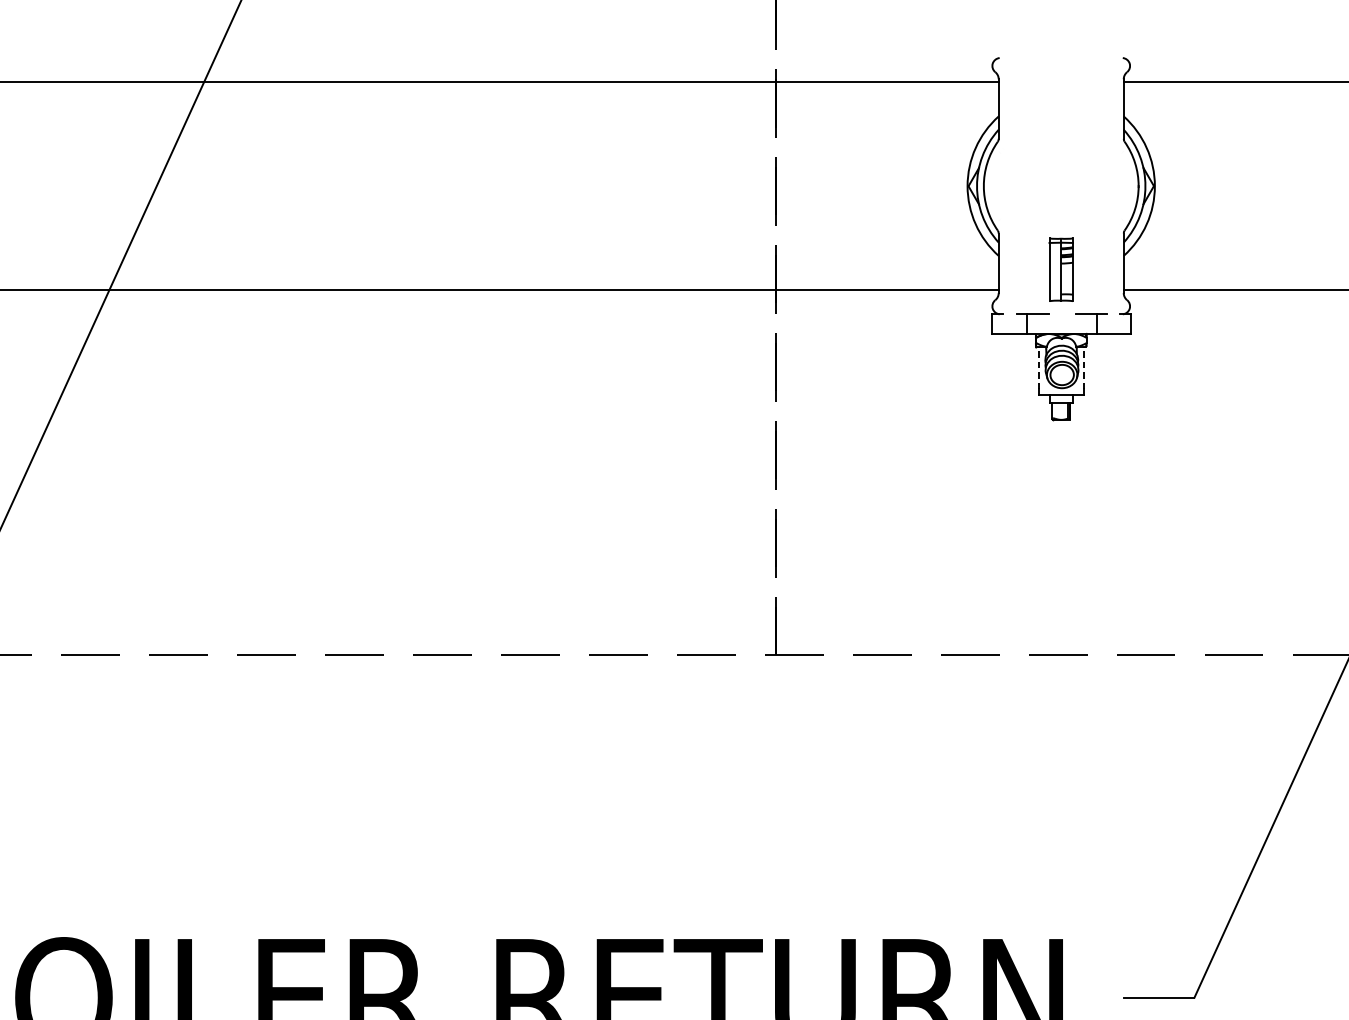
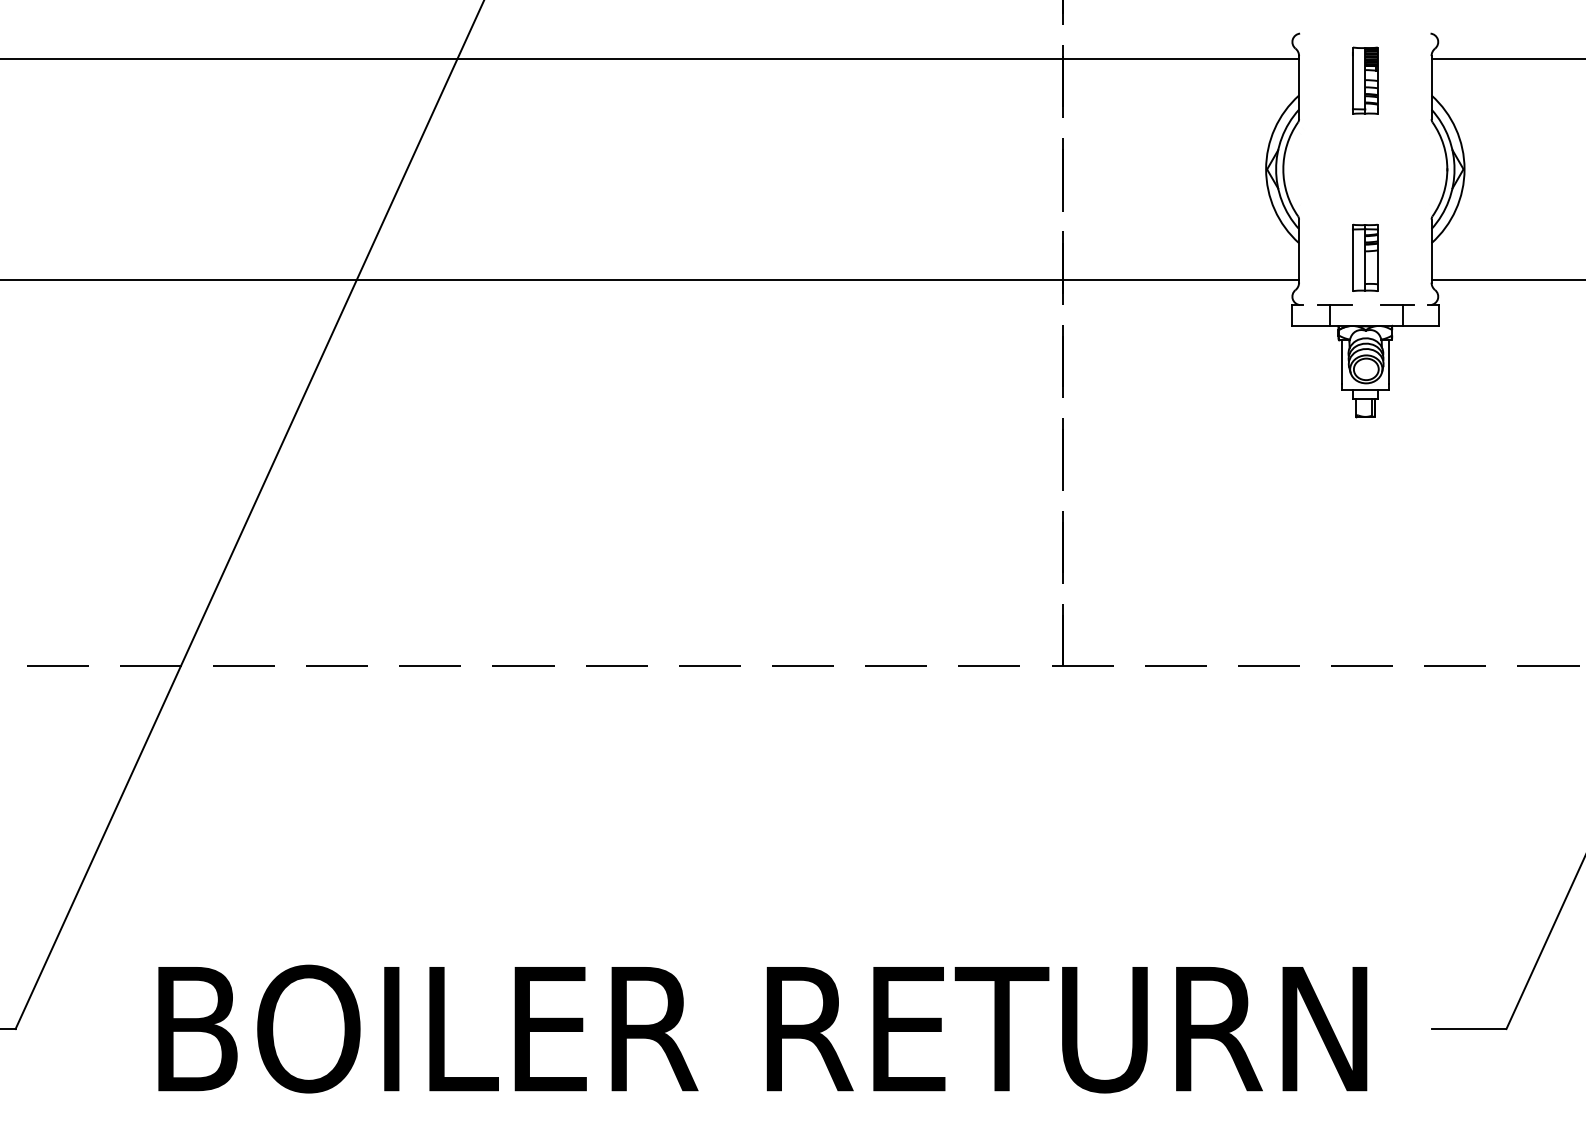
part: (1061, 102) -> (1365, 80), added
line: (1038, 367) -> (1341, 361), dashed -> solid
line: (1084, 367) -> (1389, 361), dashed -> solid

